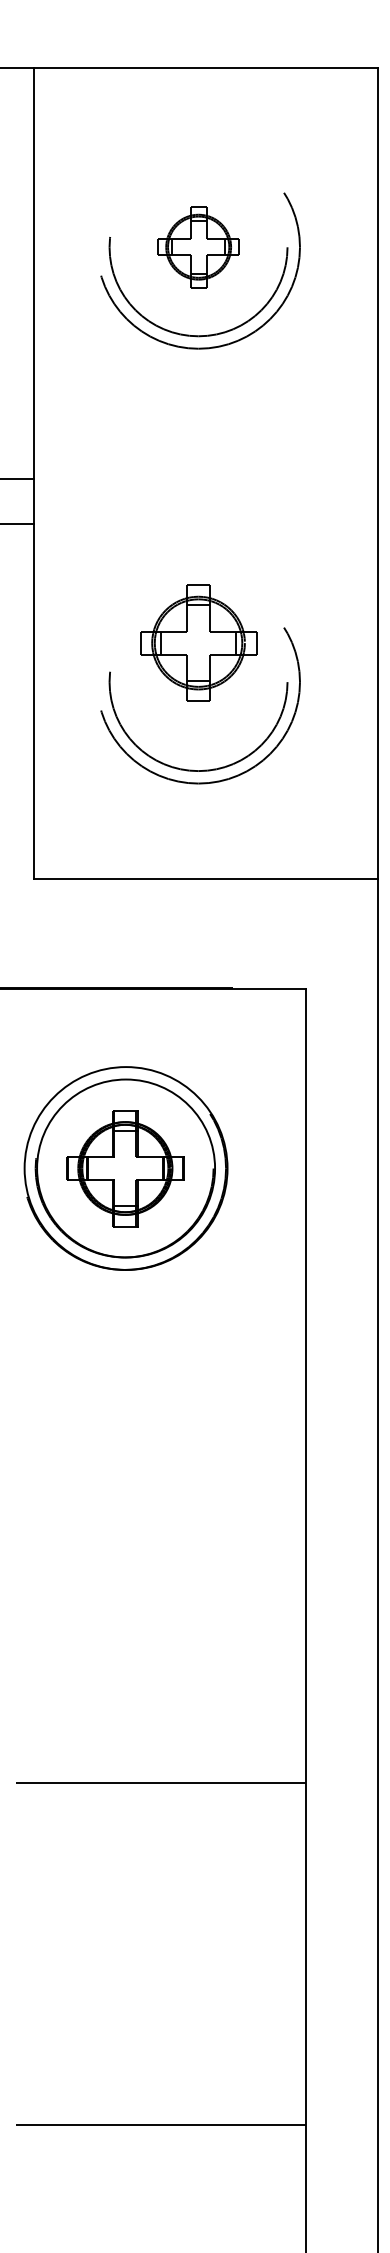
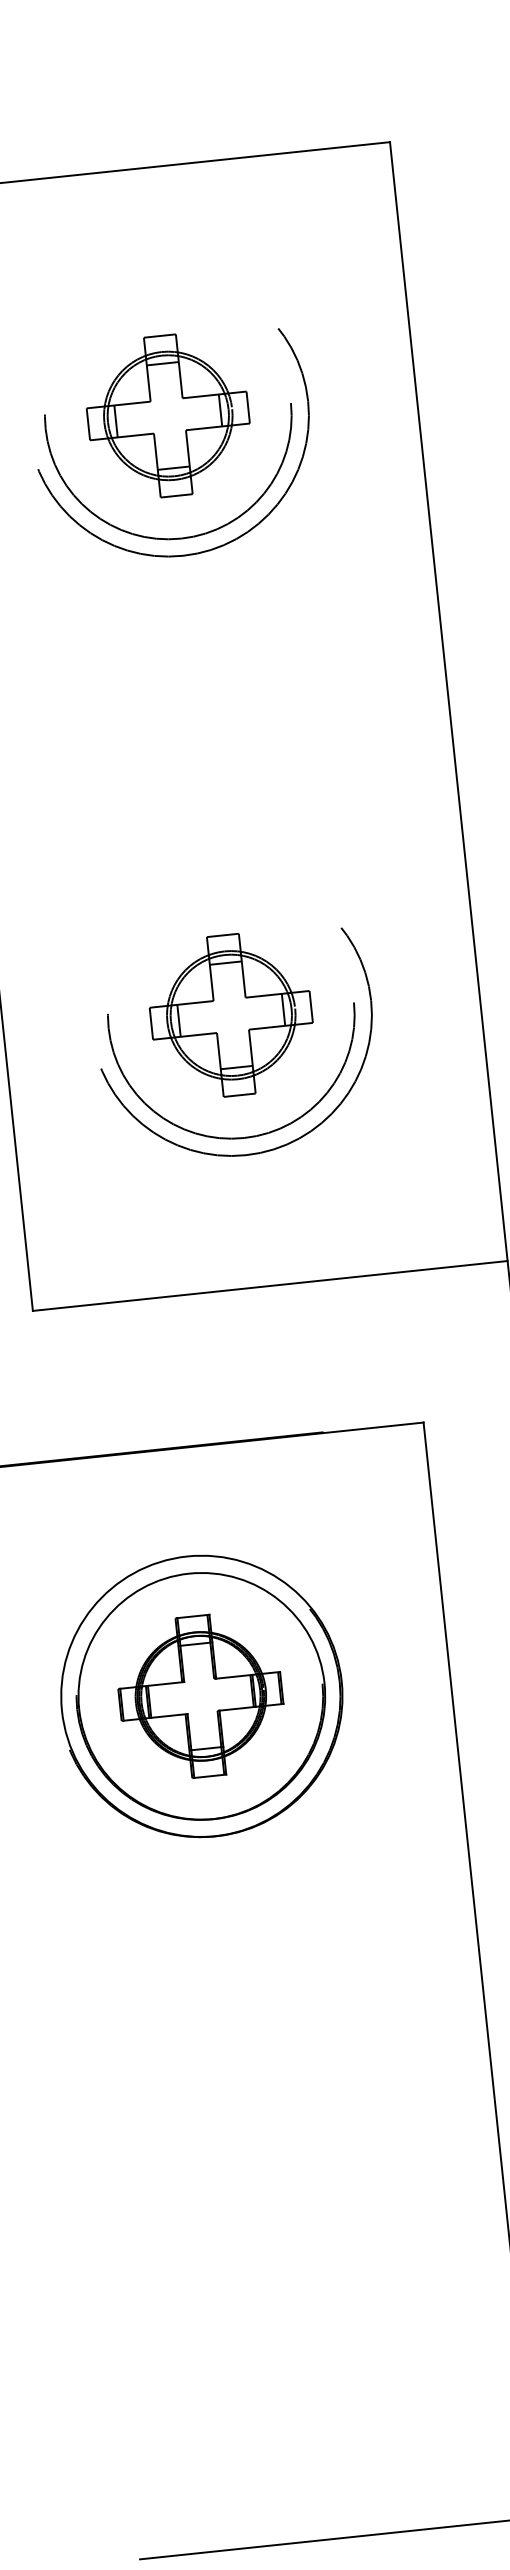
part: (198, 246) -> (168, 414), size x1.43
part: (198, 642) -> (231, 1014), moved

